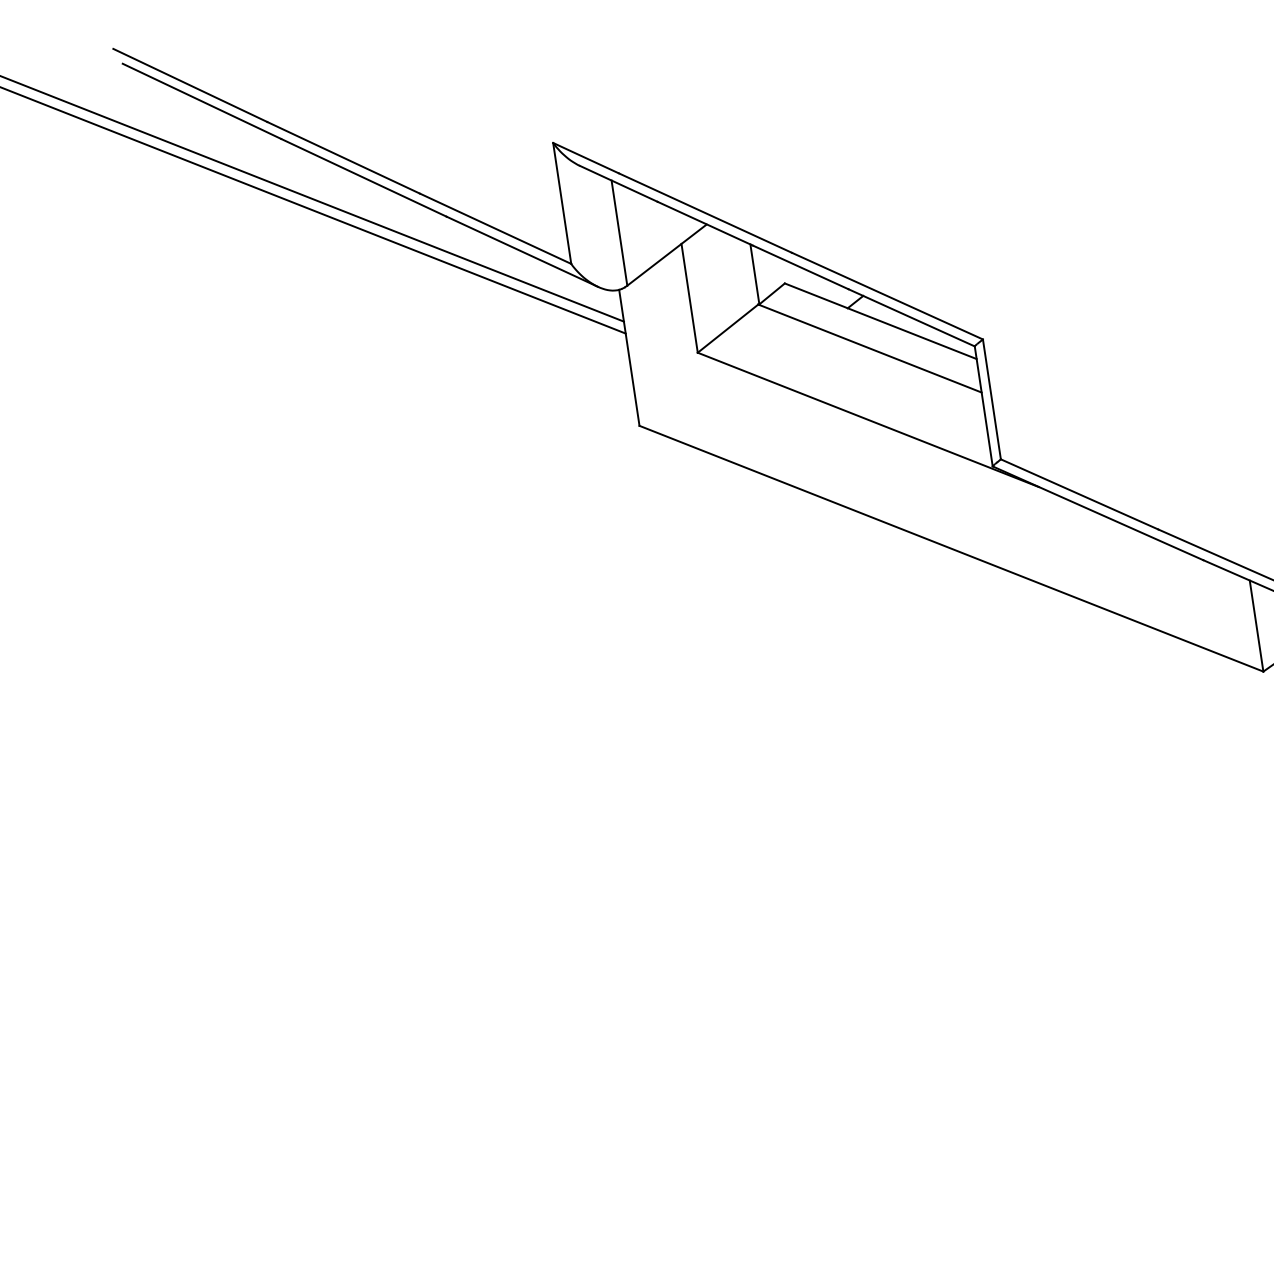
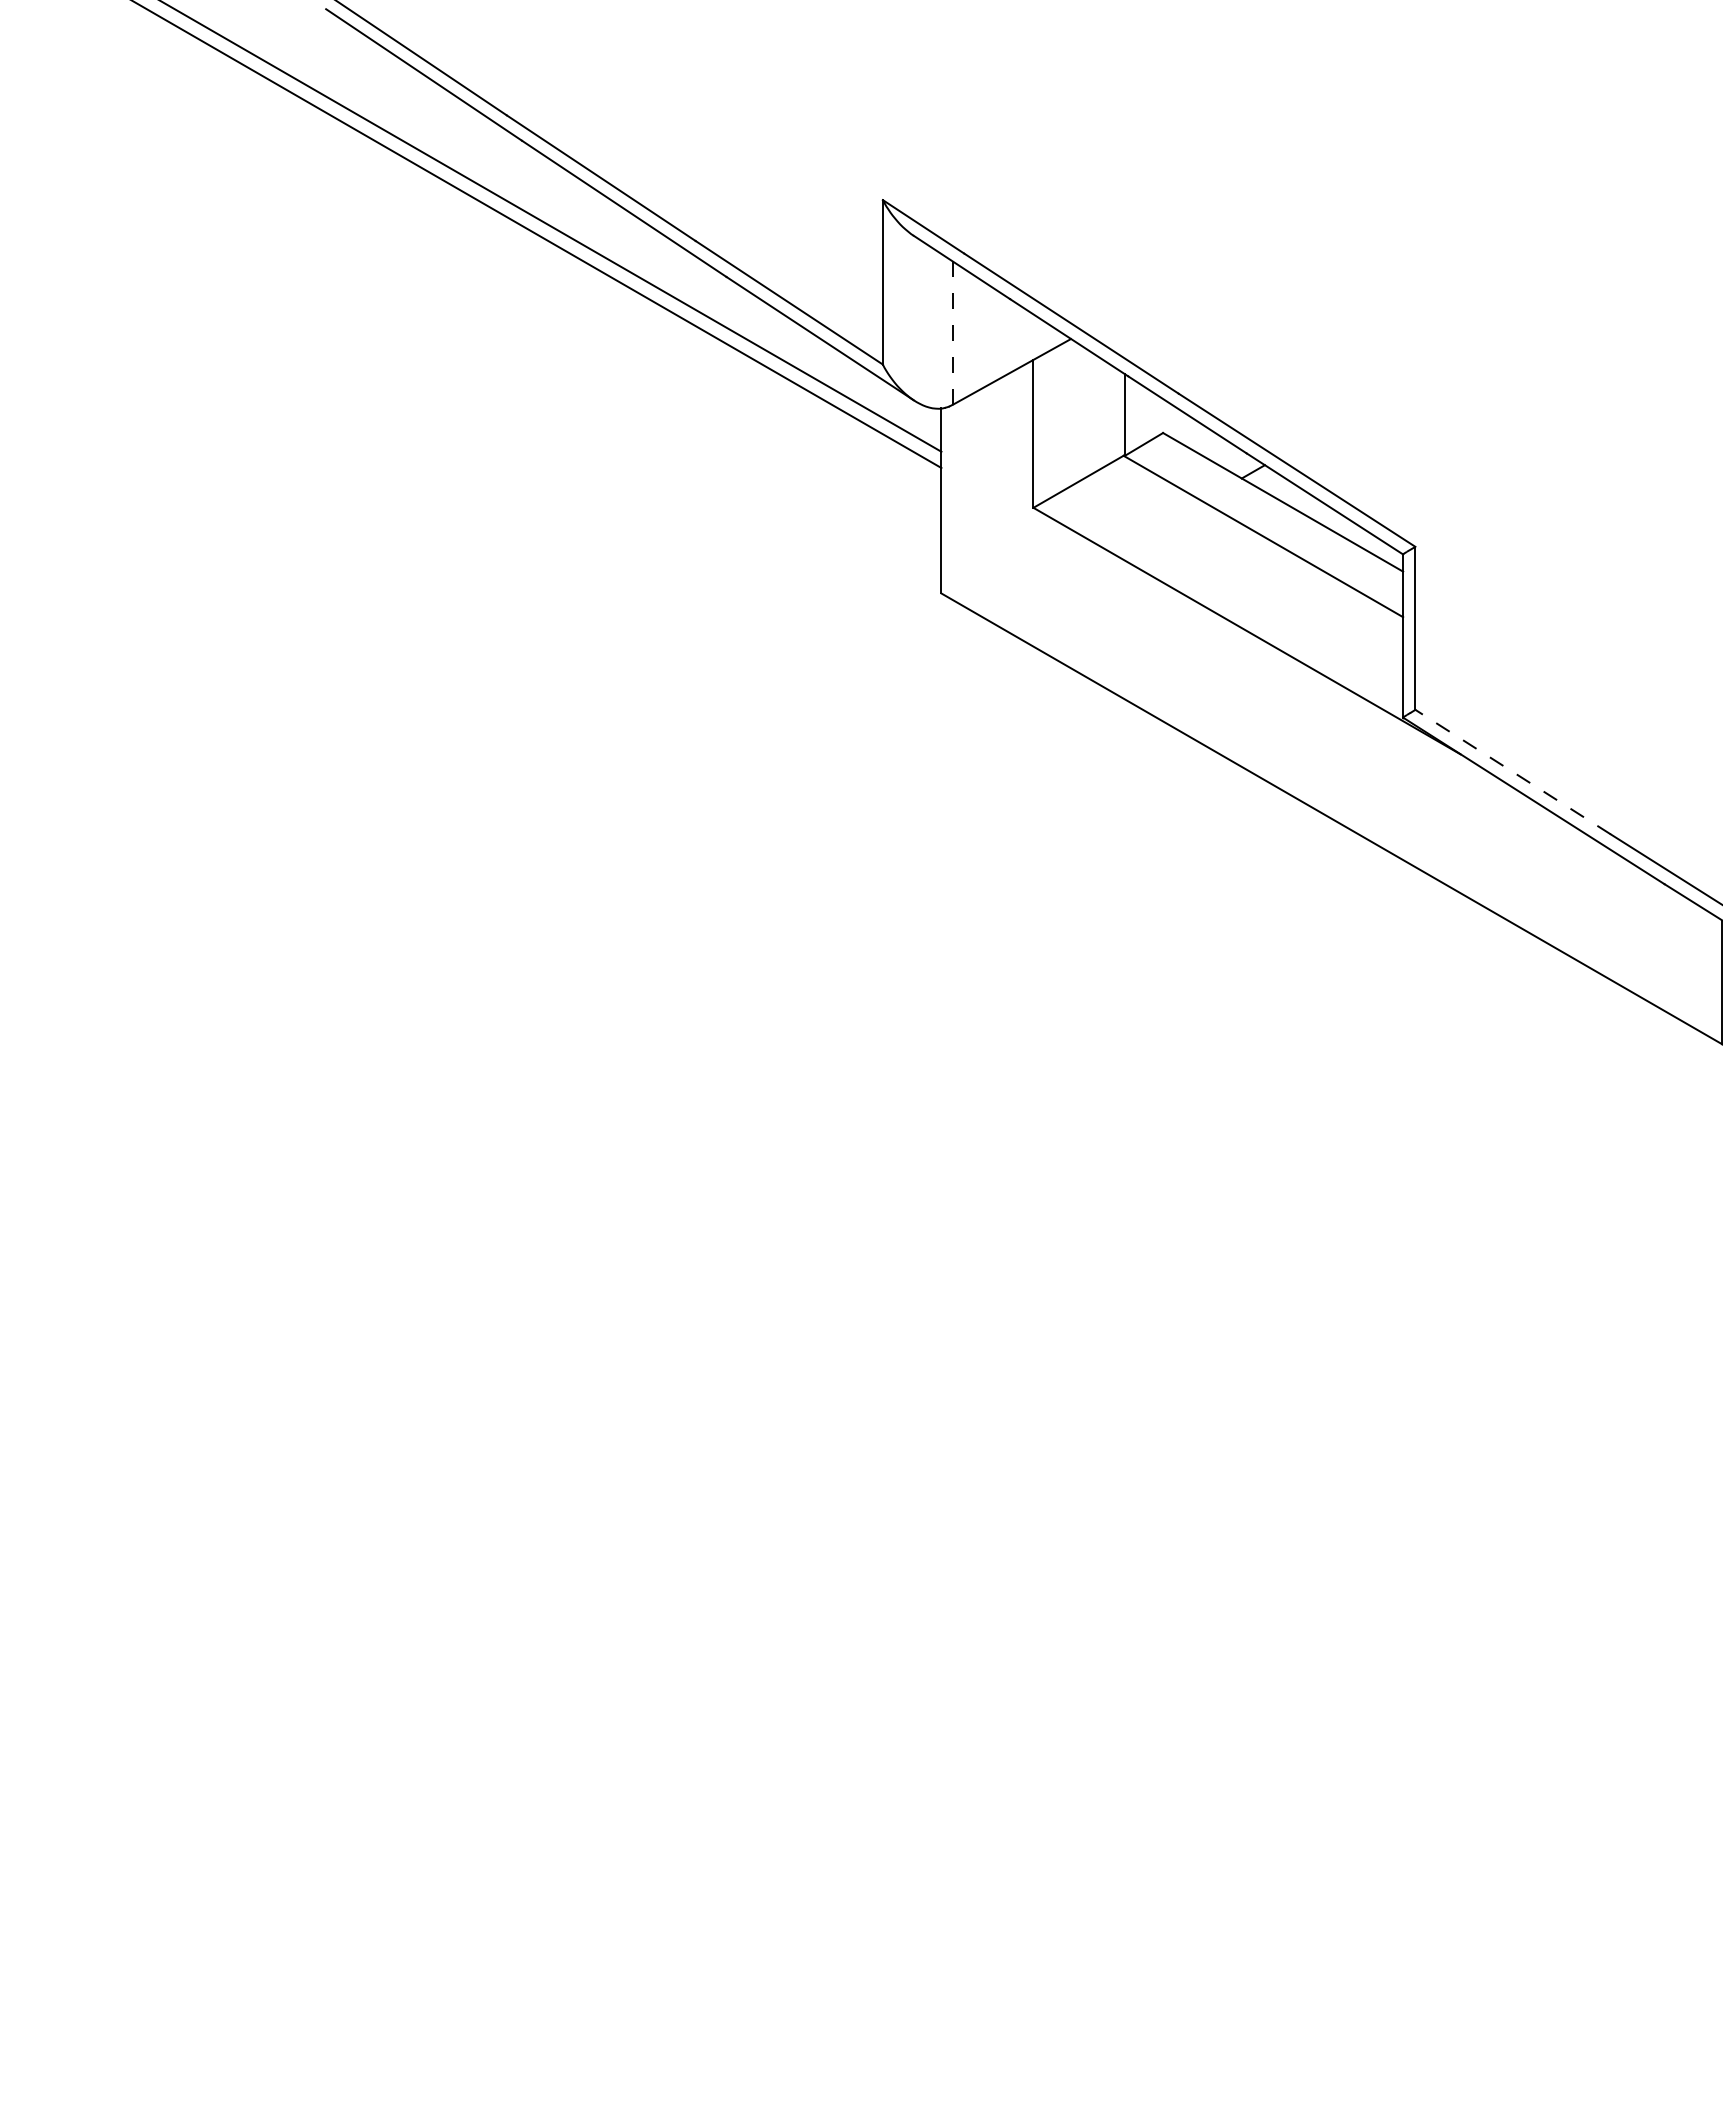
line: (619, 232) -> (953, 332), solid -> dashed
line: (1079, 494) -> (1513, 772), solid -> dashed

